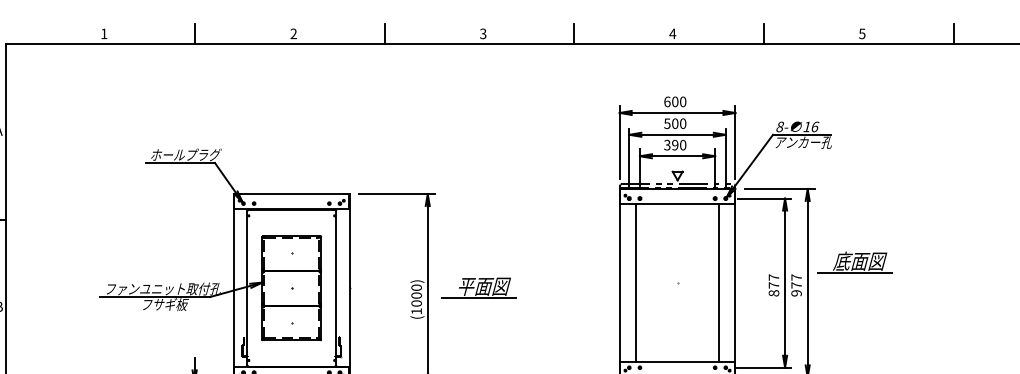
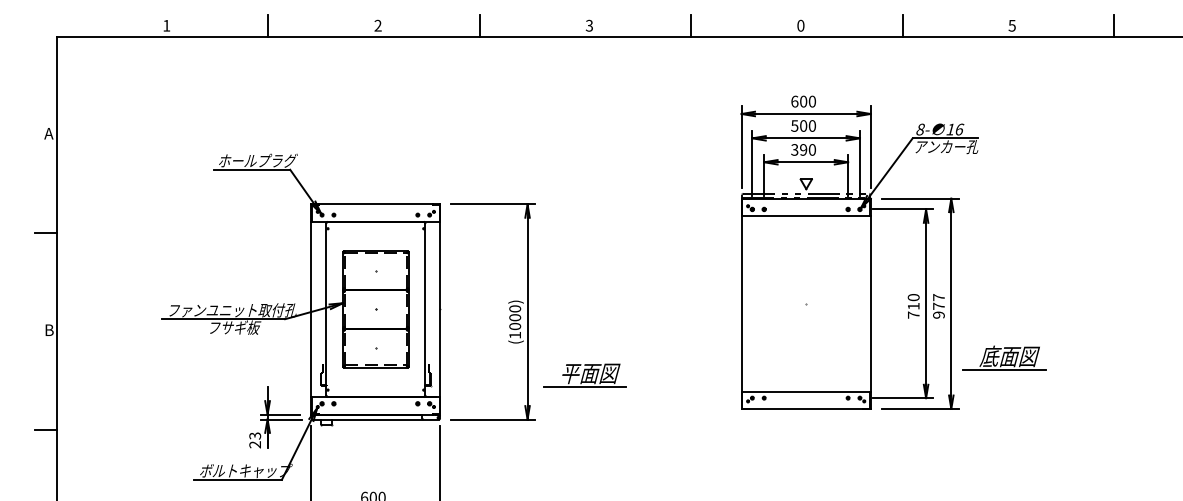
text: (672, 33) -> (800, 25), 4 -> 0
part: (855, 262) -> (1004, 357), moved
line: (635, 282) -> (759, 303), removed
line: (719, 282) -> (852, 303), removed
text: (773, 285) -> (913, 306), 877 -> 710
part: (478, 288) -> (584, 375), moved

